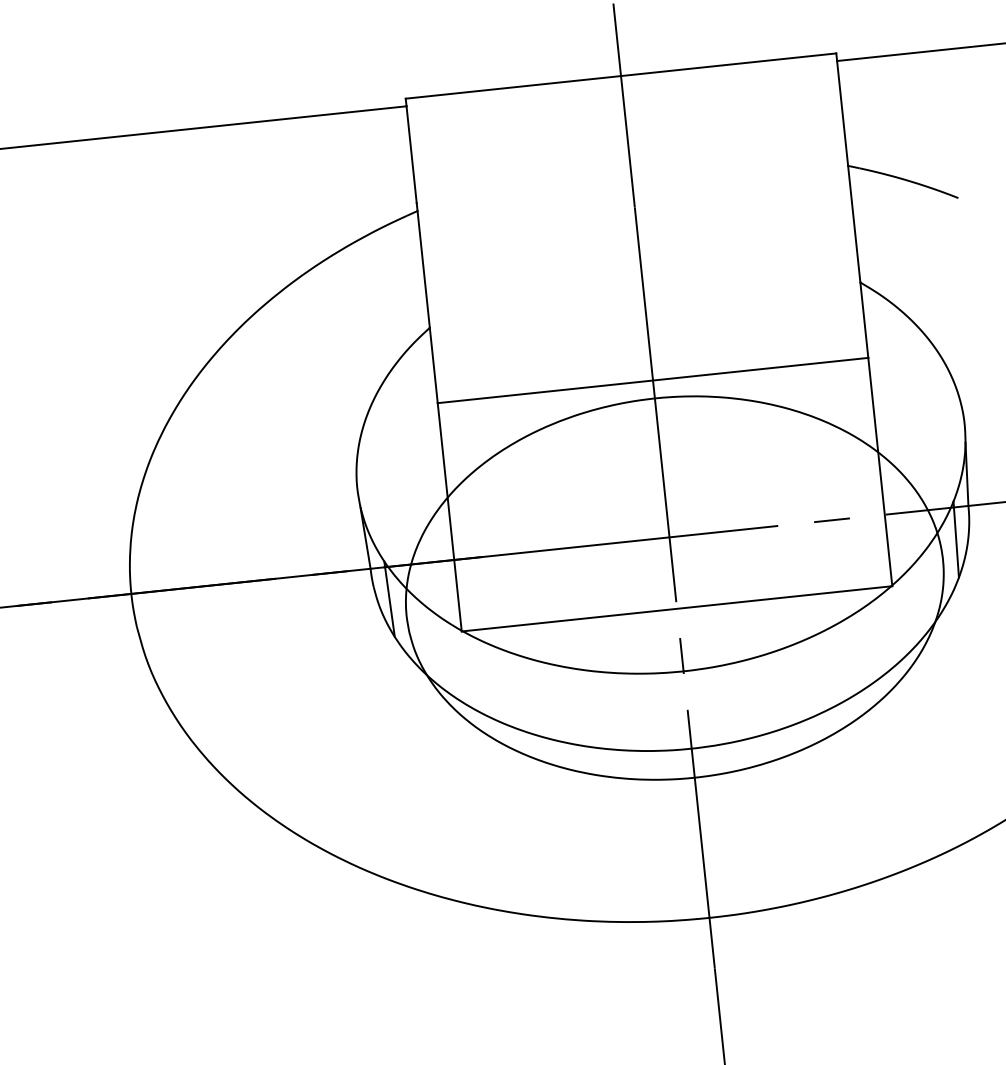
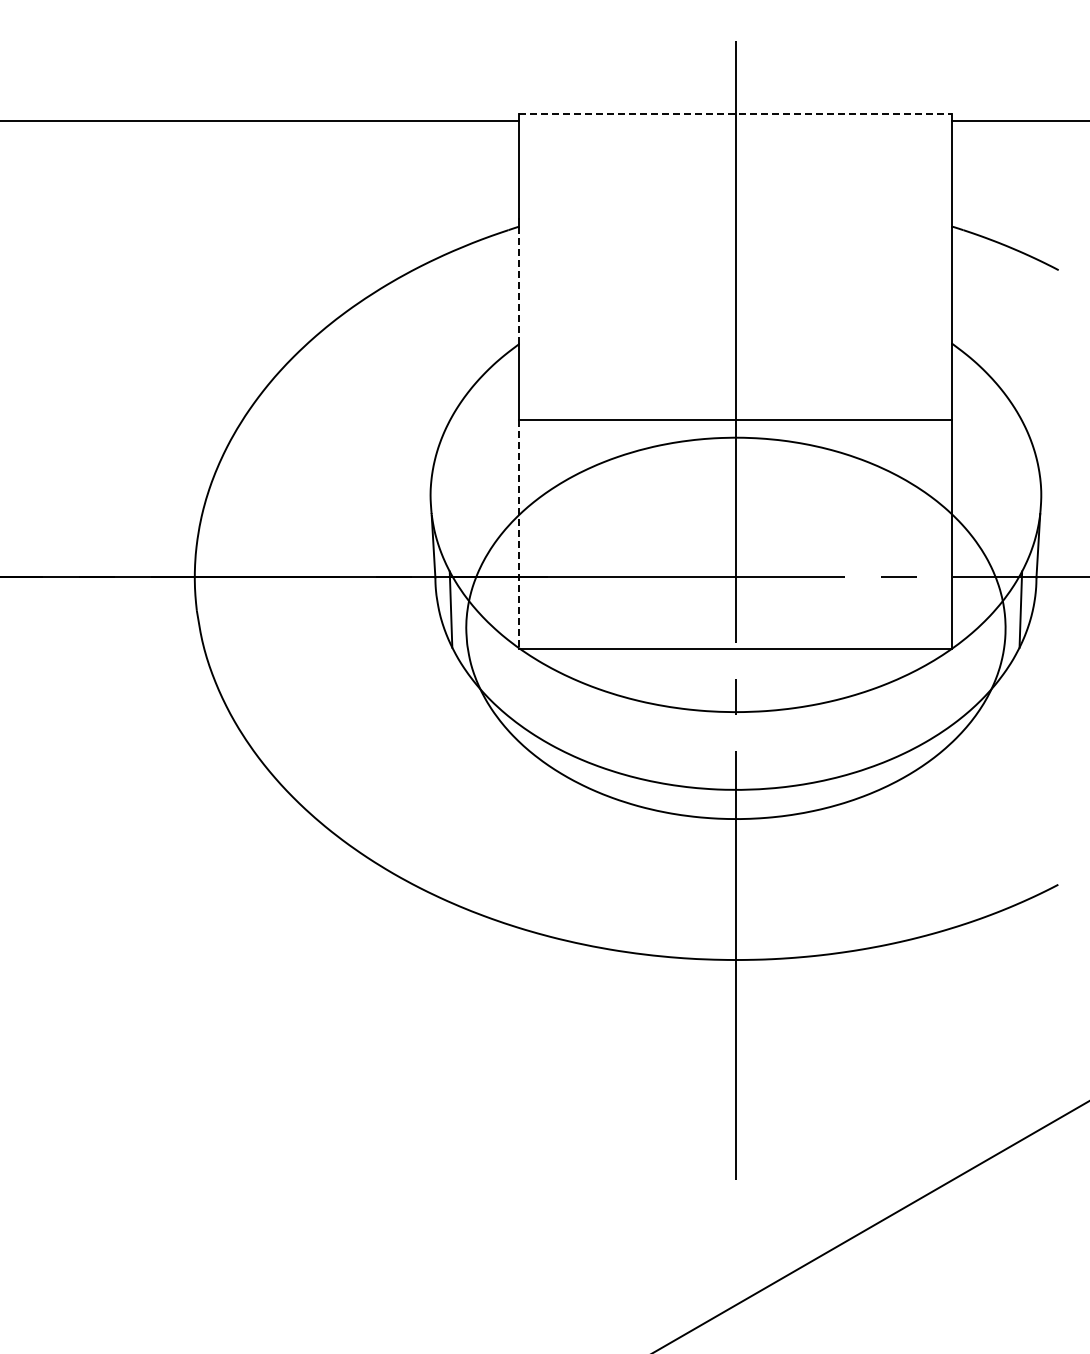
line: (621, 75) -> (736, 113), solid -> dashed
line: (423, 269) -> (519, 285), solid -> dashed
line: (449, 517) -> (519, 534), solid -> dashed

